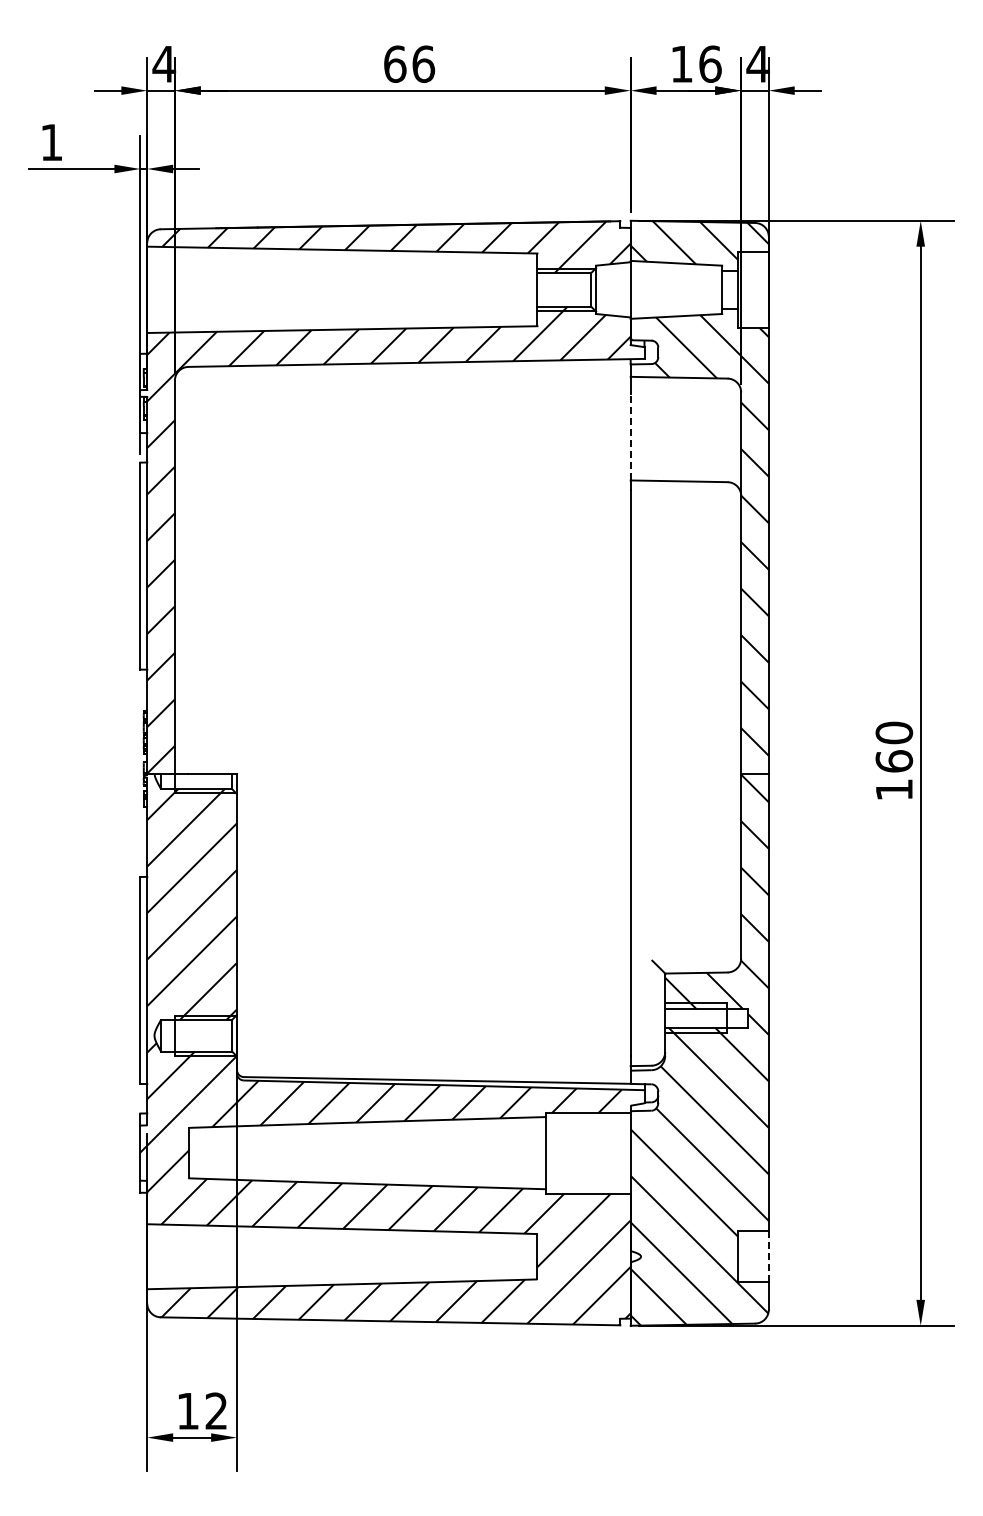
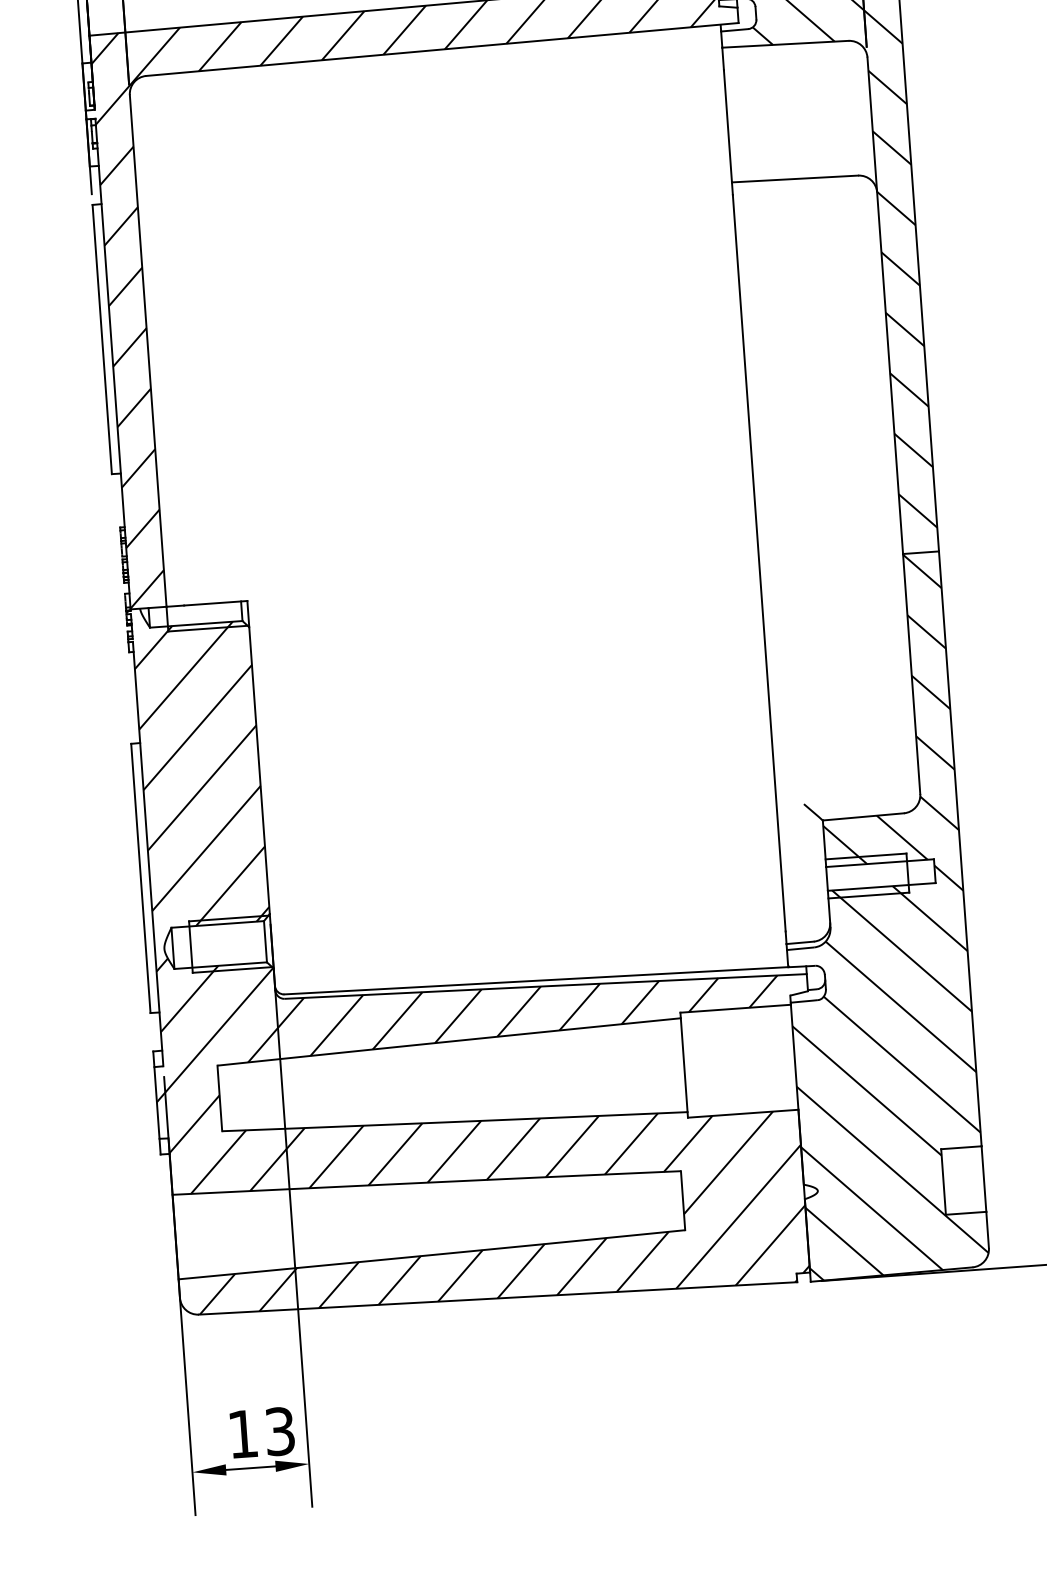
line: (630, 436) -> (727, 125), dashed -> solid
line: (768, 1257) -> (983, 1180), dashed -> solid
text: (216, 1410) -> (279, 1430), 12 -> 13

